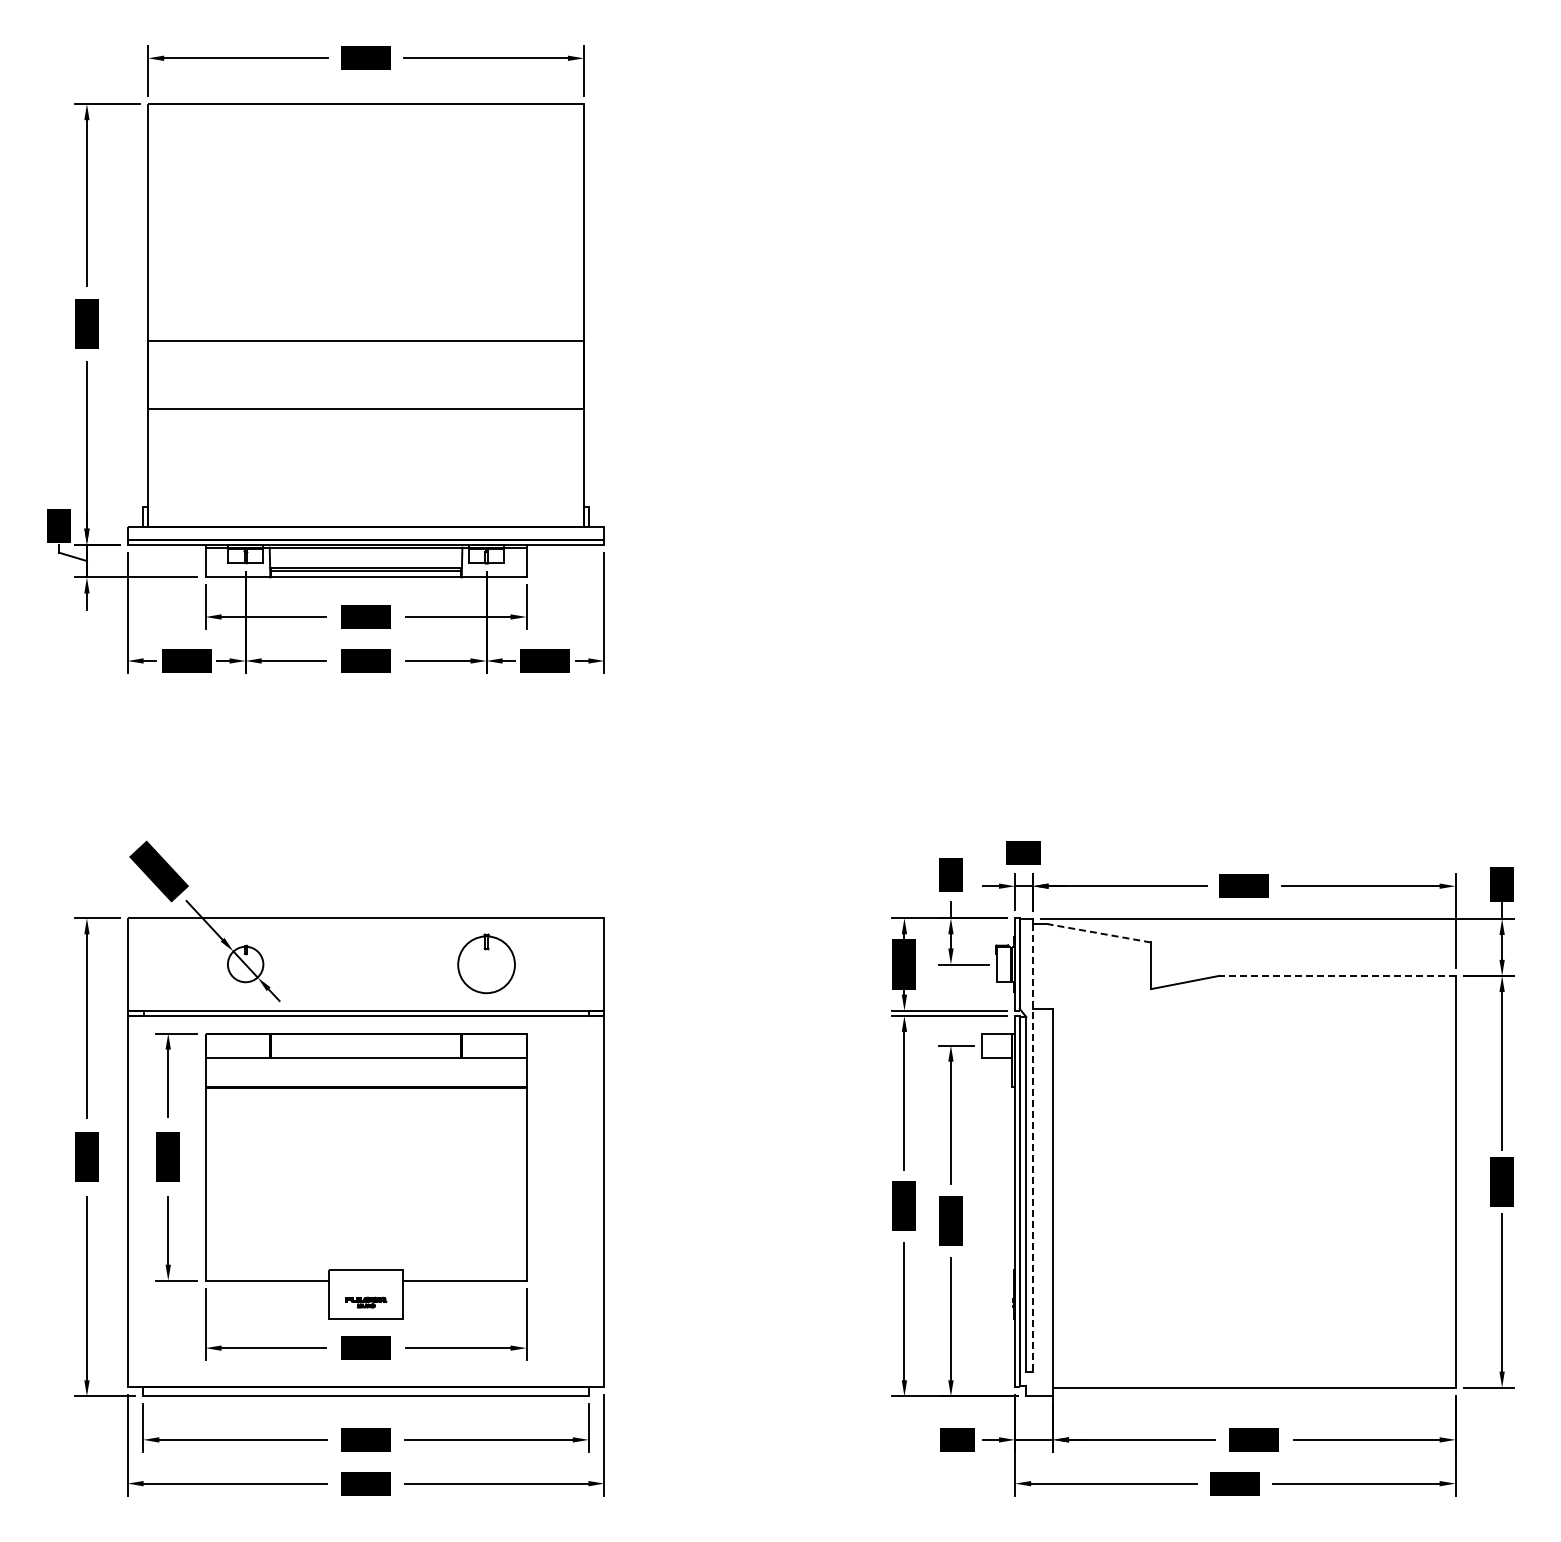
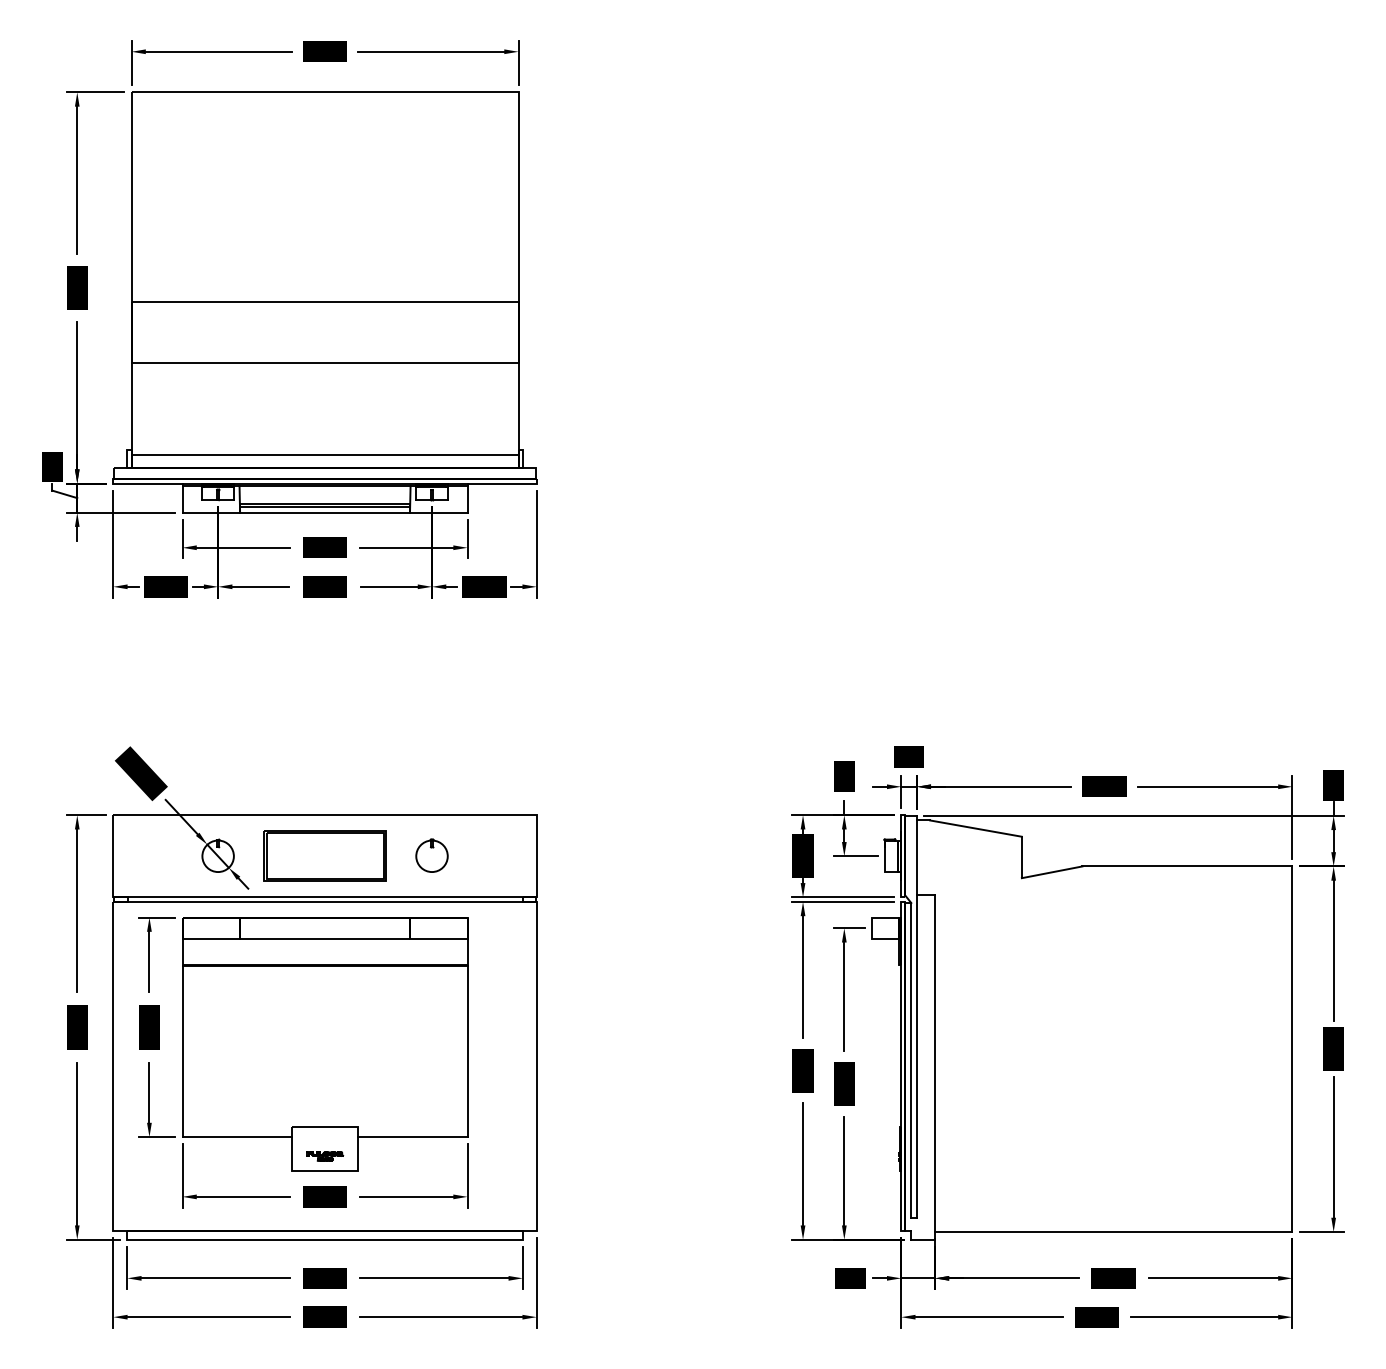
line: (365, 512) -> (324, 455), added
line: (1098, 933) -> (975, 828), dashed -> solid
part: (486, 963) -> (431, 855), size x0.62
part: (365, 964) -> (324, 856), added
line: (1336, 975) -> (1186, 866), dashed -> solid
line: (1032, 1148) -> (916, 1019), dashed -> solid

